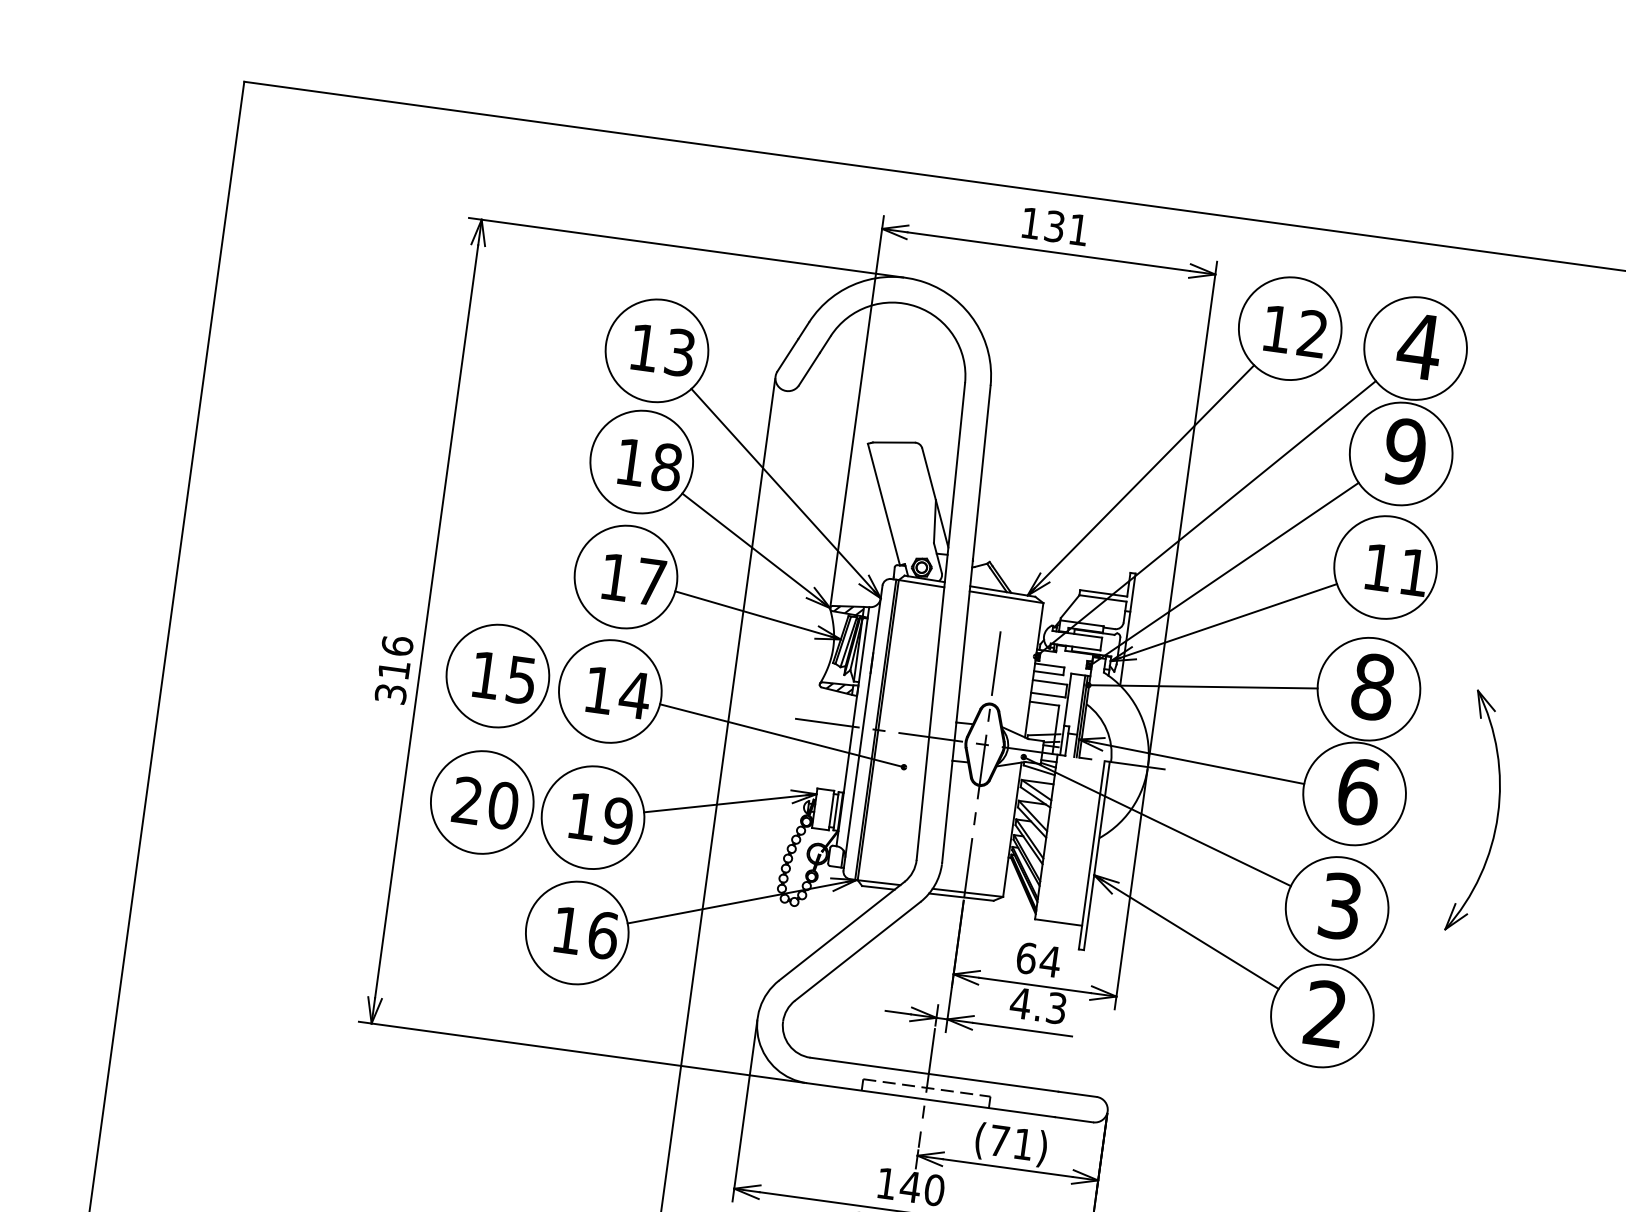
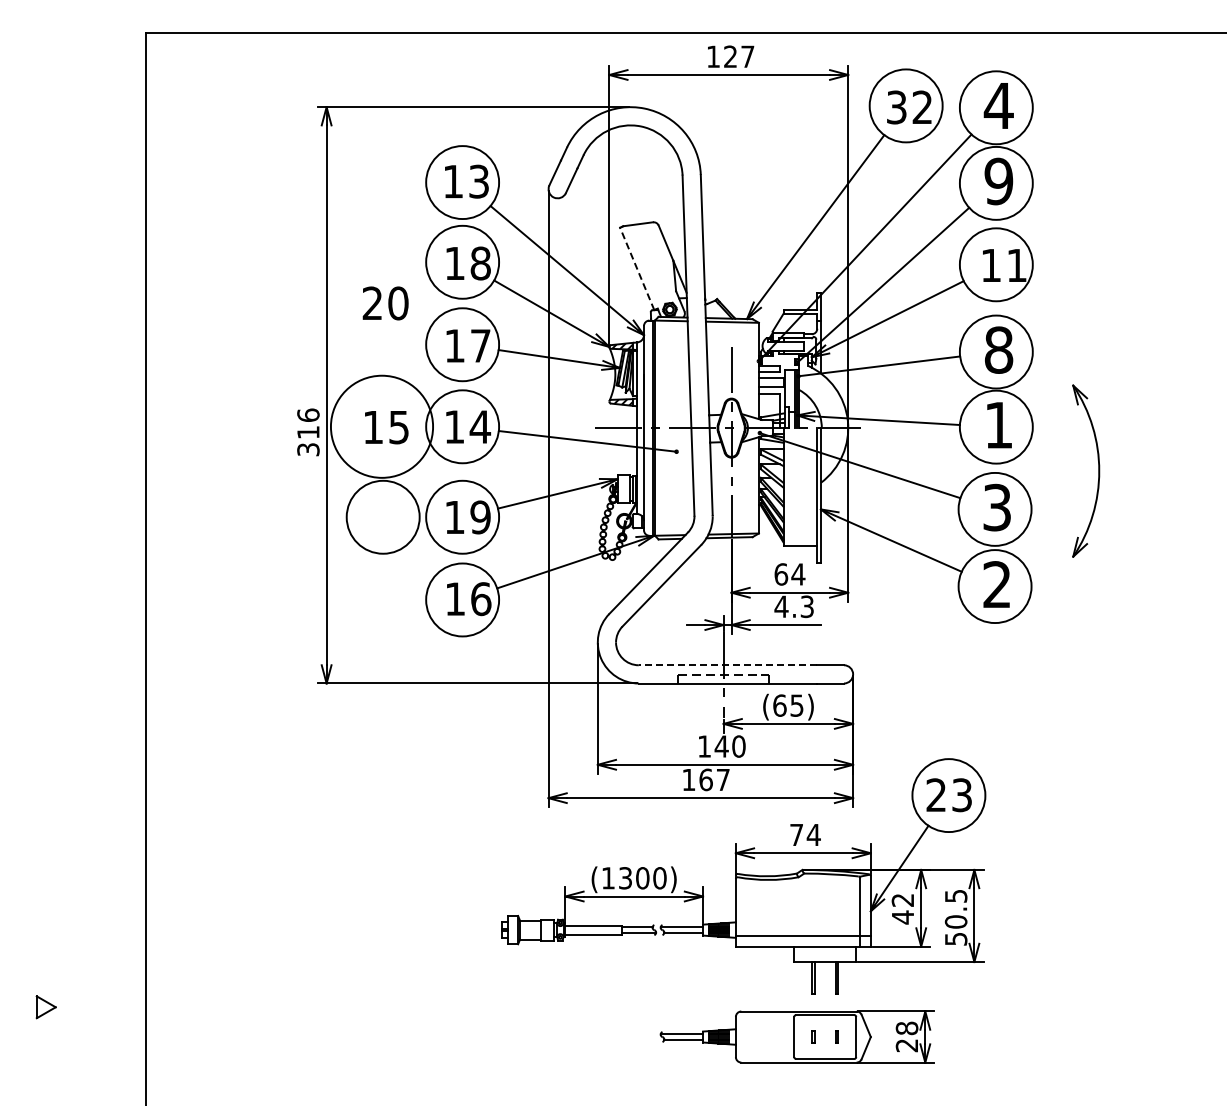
text: (1067, 227) -> (739, 56), 131 -> 127
text: (1276, 329) -> (896, 107), 12 -> 32
line: (884, 504) -> (637, 268), solid -> dashed
circle: (497, 675) -> (381, 426), size x1.4
text: (1359, 792) -> (999, 425), 6 -> 1
text: (485, 803) -> (385, 303), moved
part: (1497, 813) -> (1098, 470), moved
line: (934, 1075) -> (727, 665), solid -> dashed
text: (1011, 1142) -> (788, 705), (71) -> (65)

